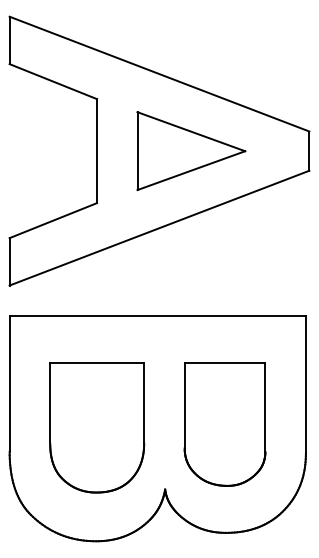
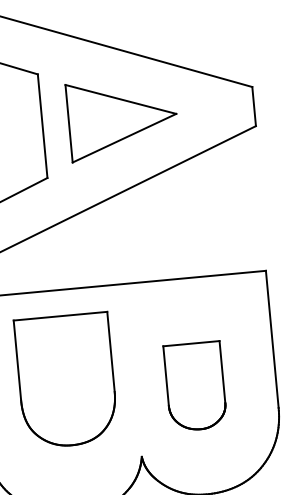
part: (191, 150) -> (122, 118), moved
part: (224, 424) -> (194, 386), size x0.7
part: (97, 427) -> (66, 380), moved

